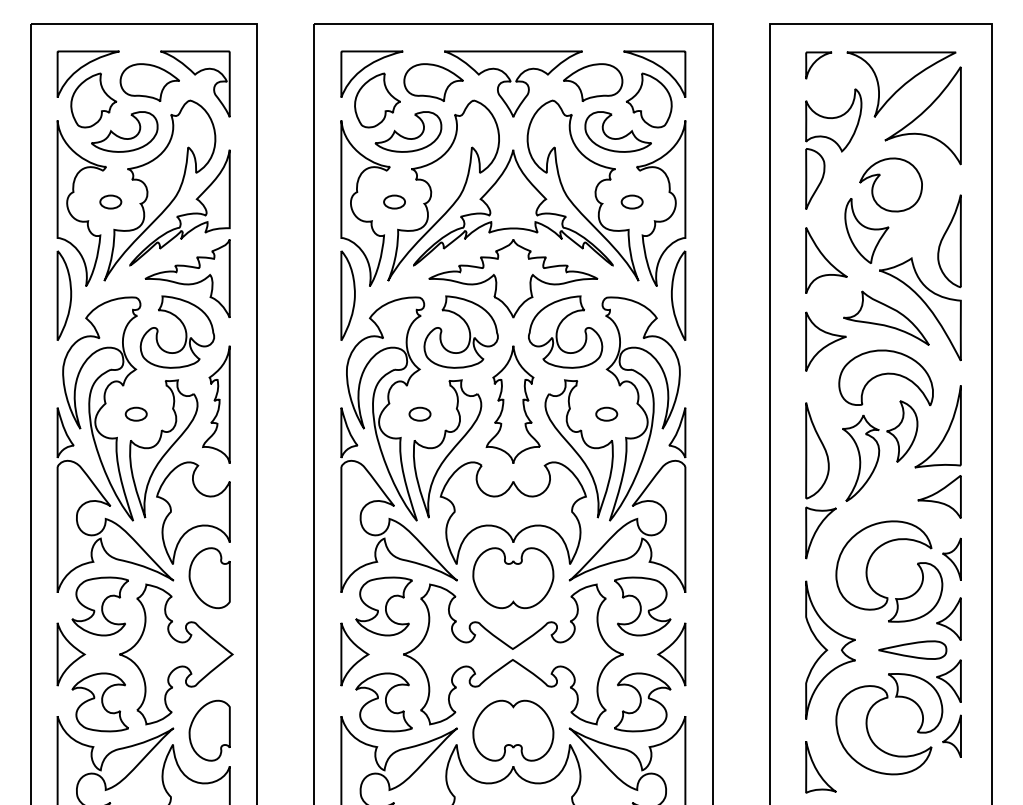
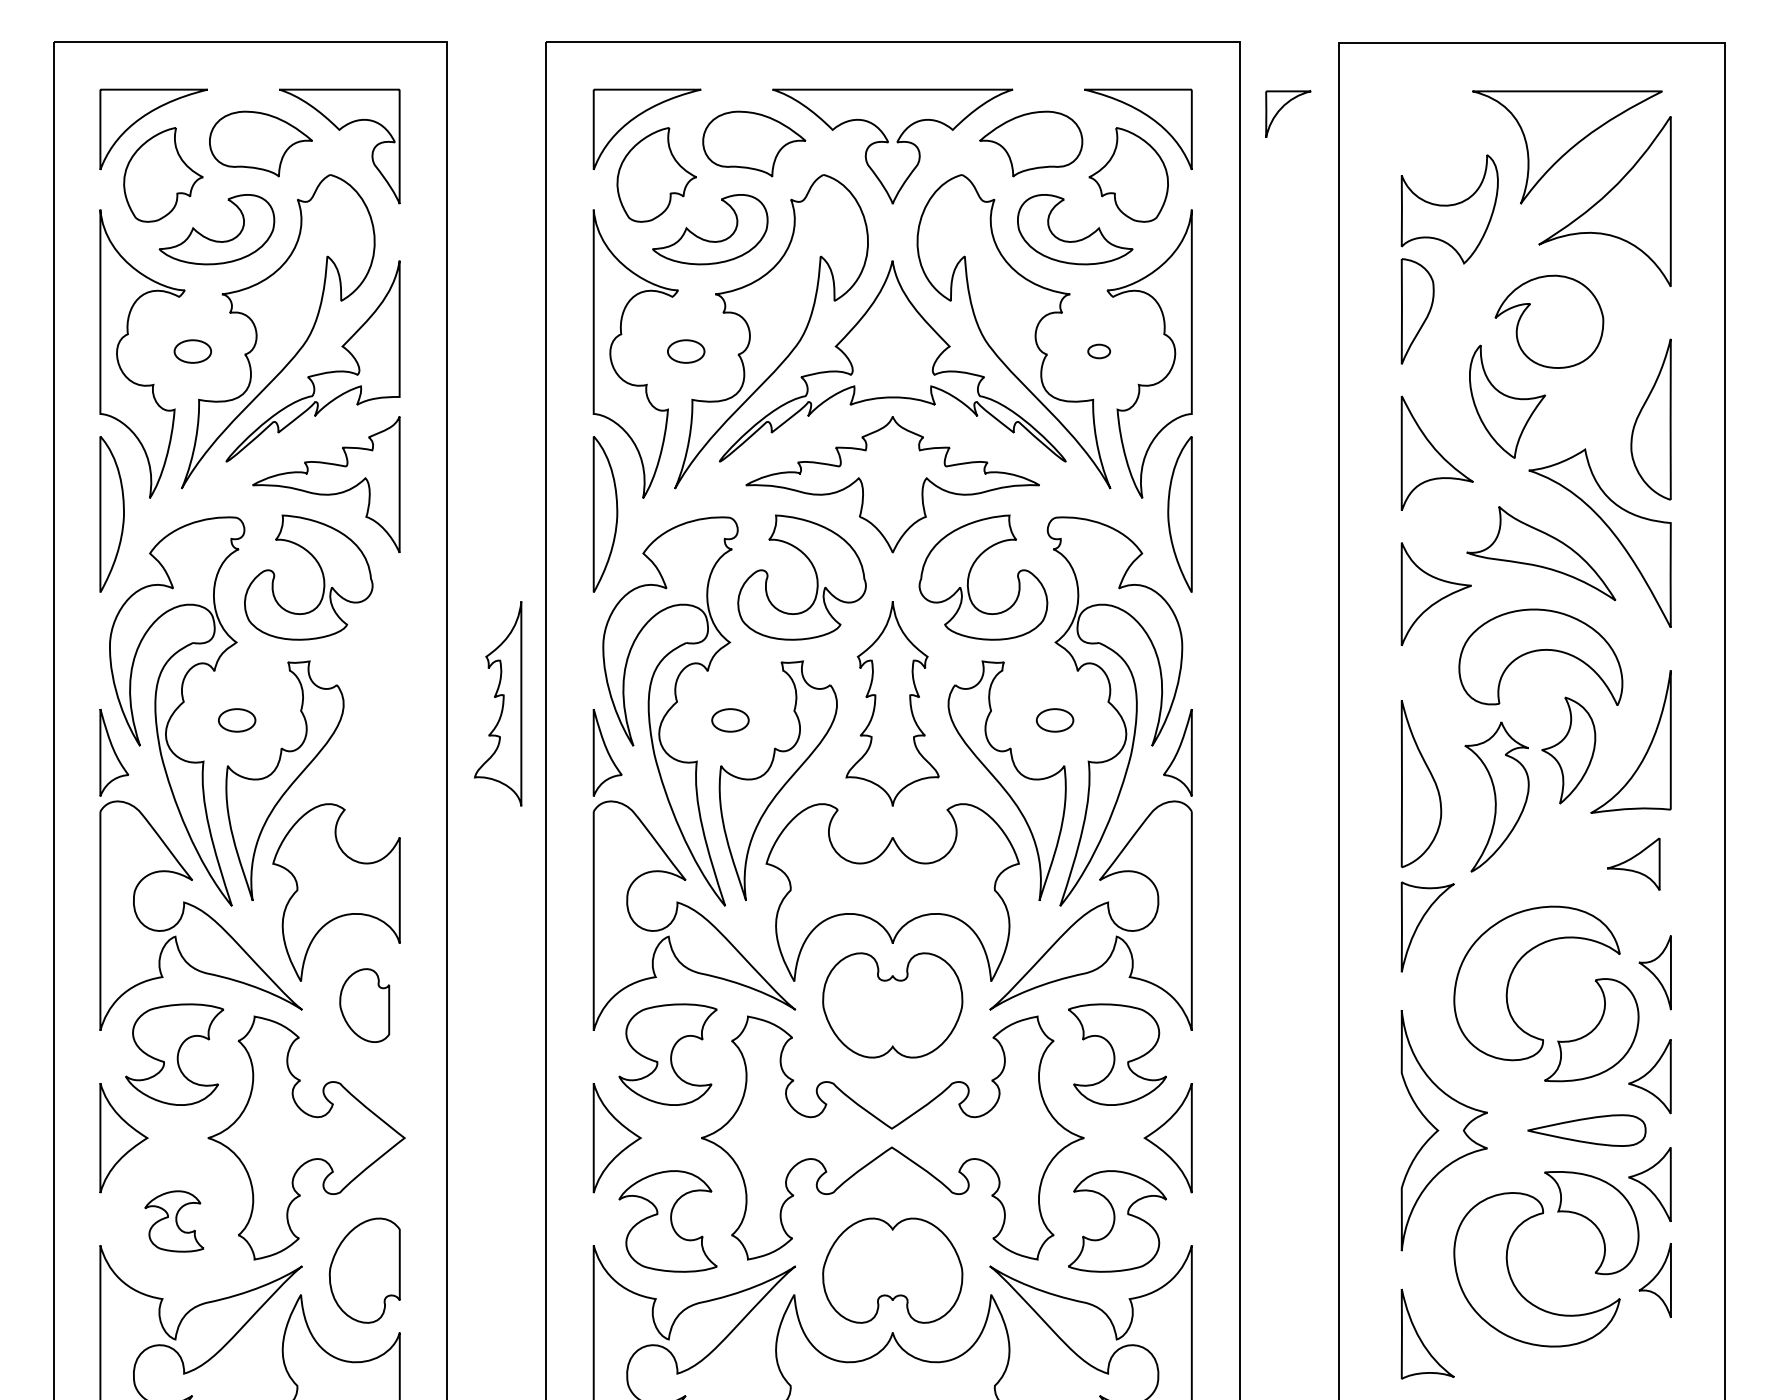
part: (818, 65) -> (1287, 114), moved
part: (631, 201) -> (1098, 350), size x0.6
part: (216, 404) -> (498, 703), moved
part: (939, 496) -> (1633, 863), size x0.7
part: (209, 578) -> (364, 1005), size x0.7
part: (99, 702) -> (173, 1221), size x0.6

